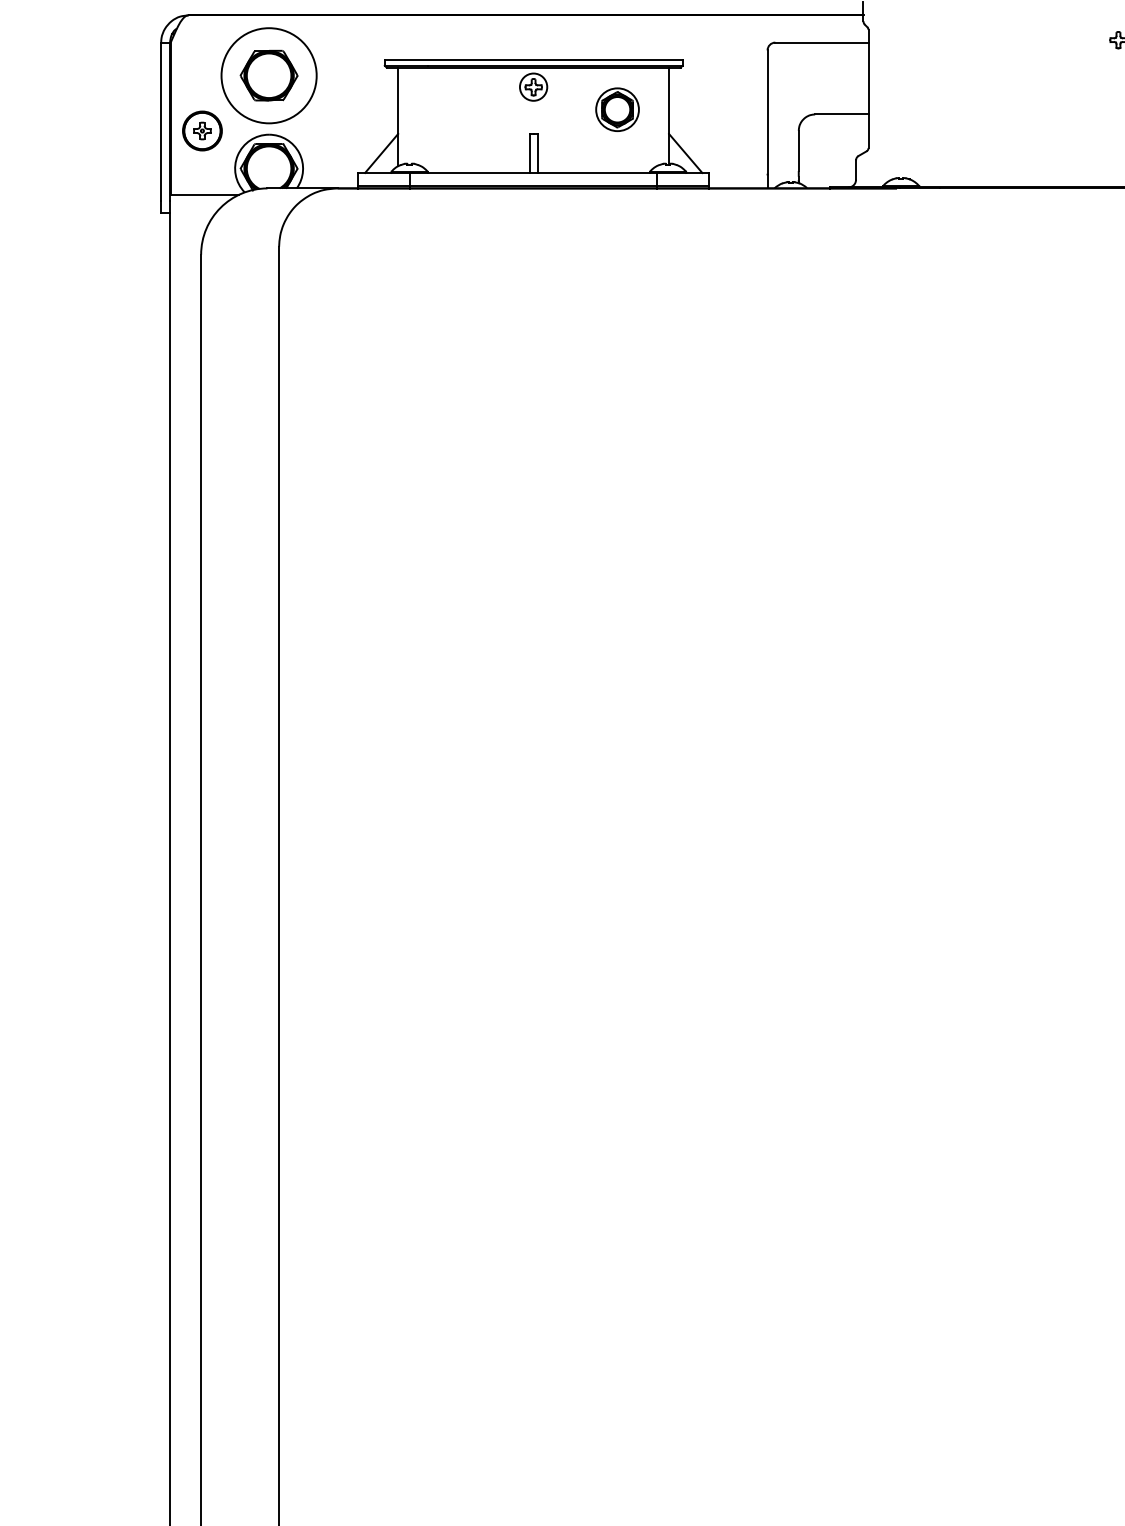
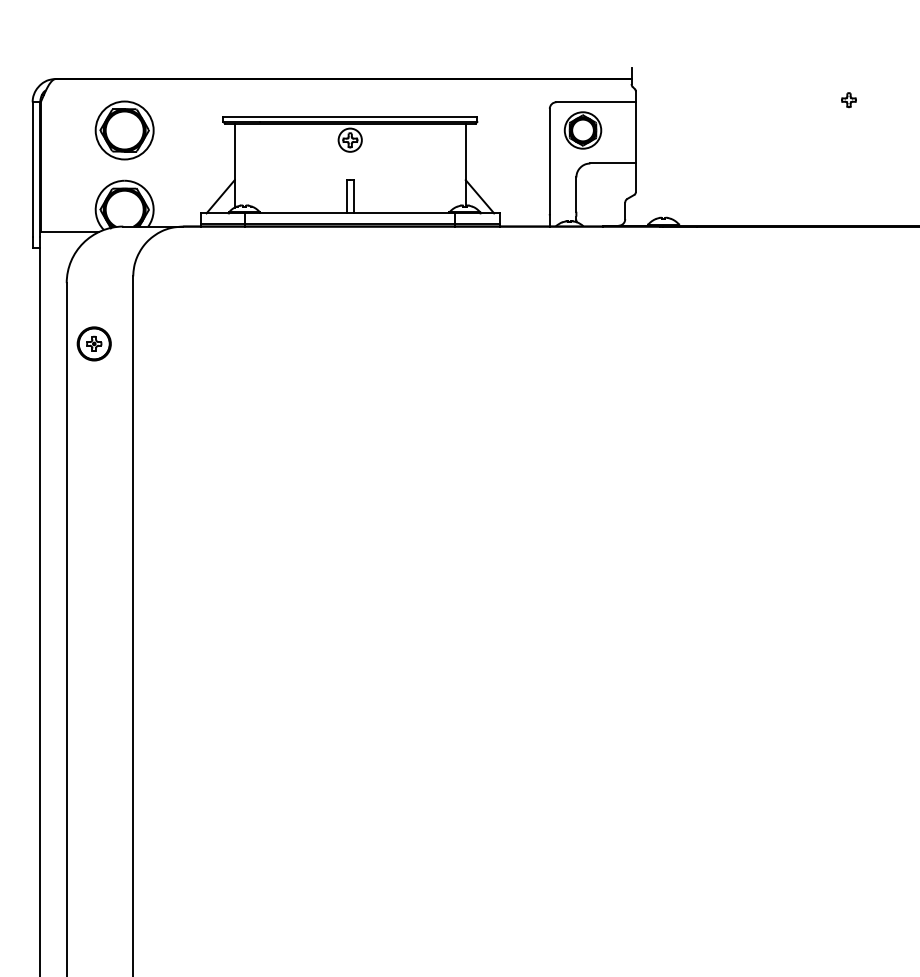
circle: (269, 75) -> (125, 130), size x0.71
part: (617, 109) -> (582, 130), moved
part: (202, 130) -> (94, 343), moved

